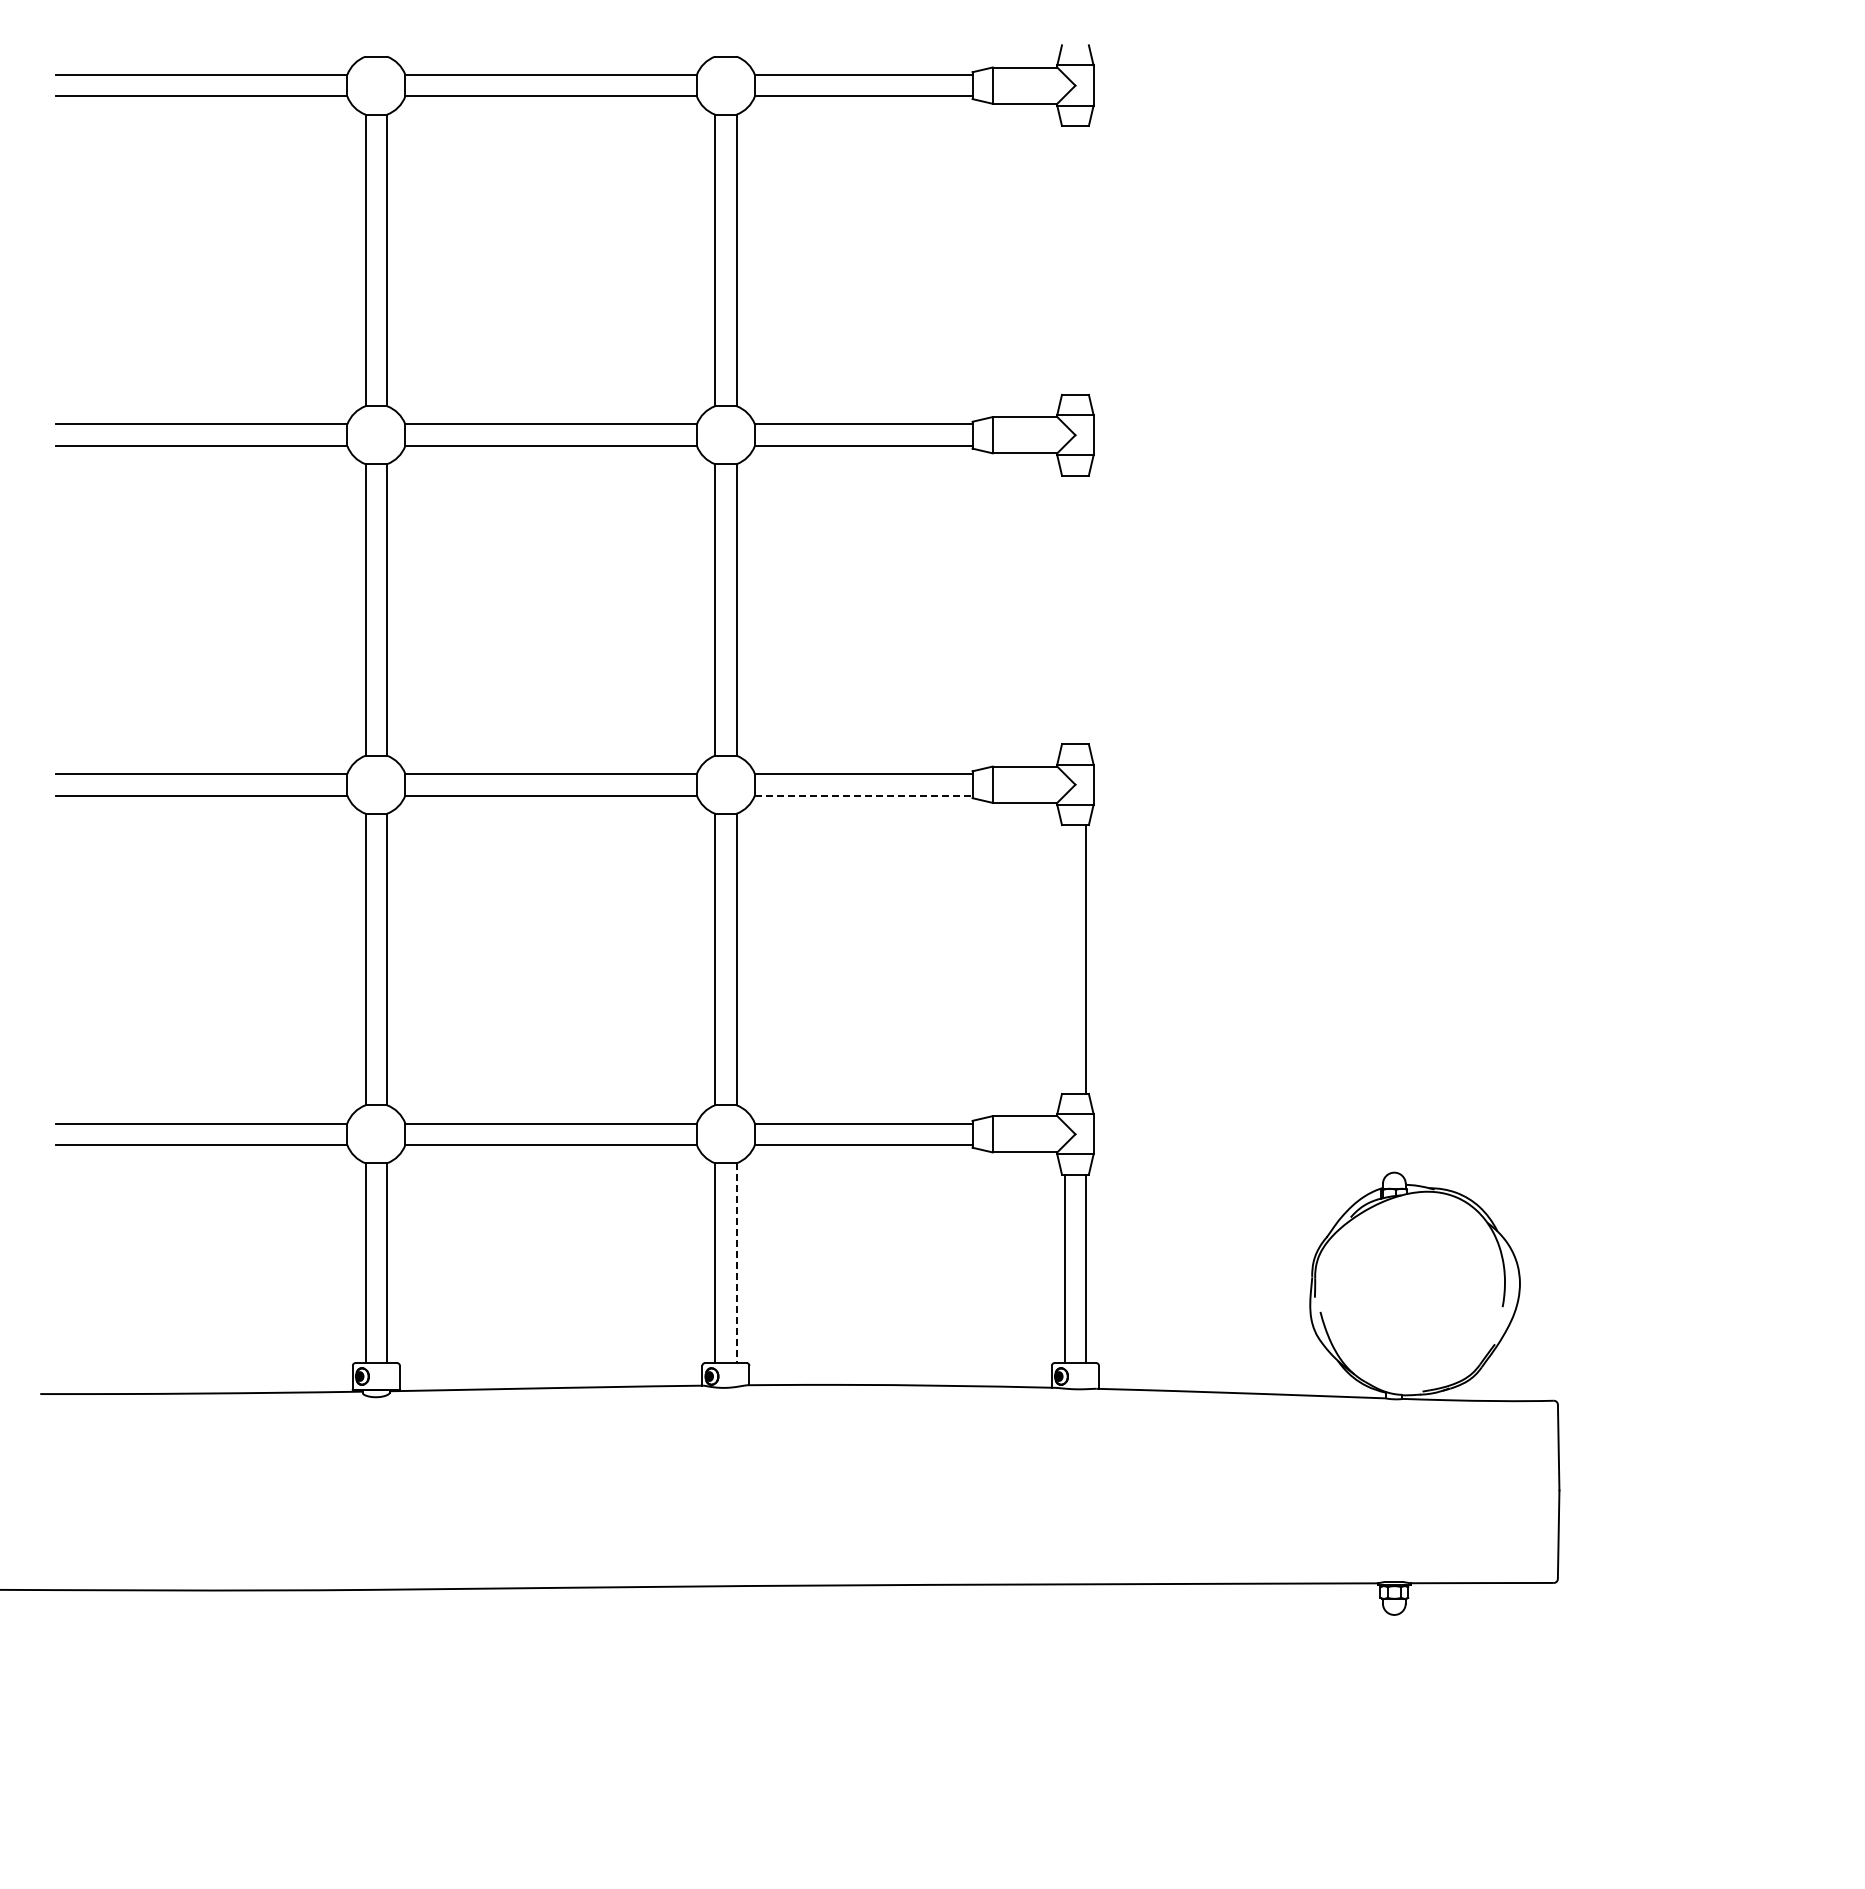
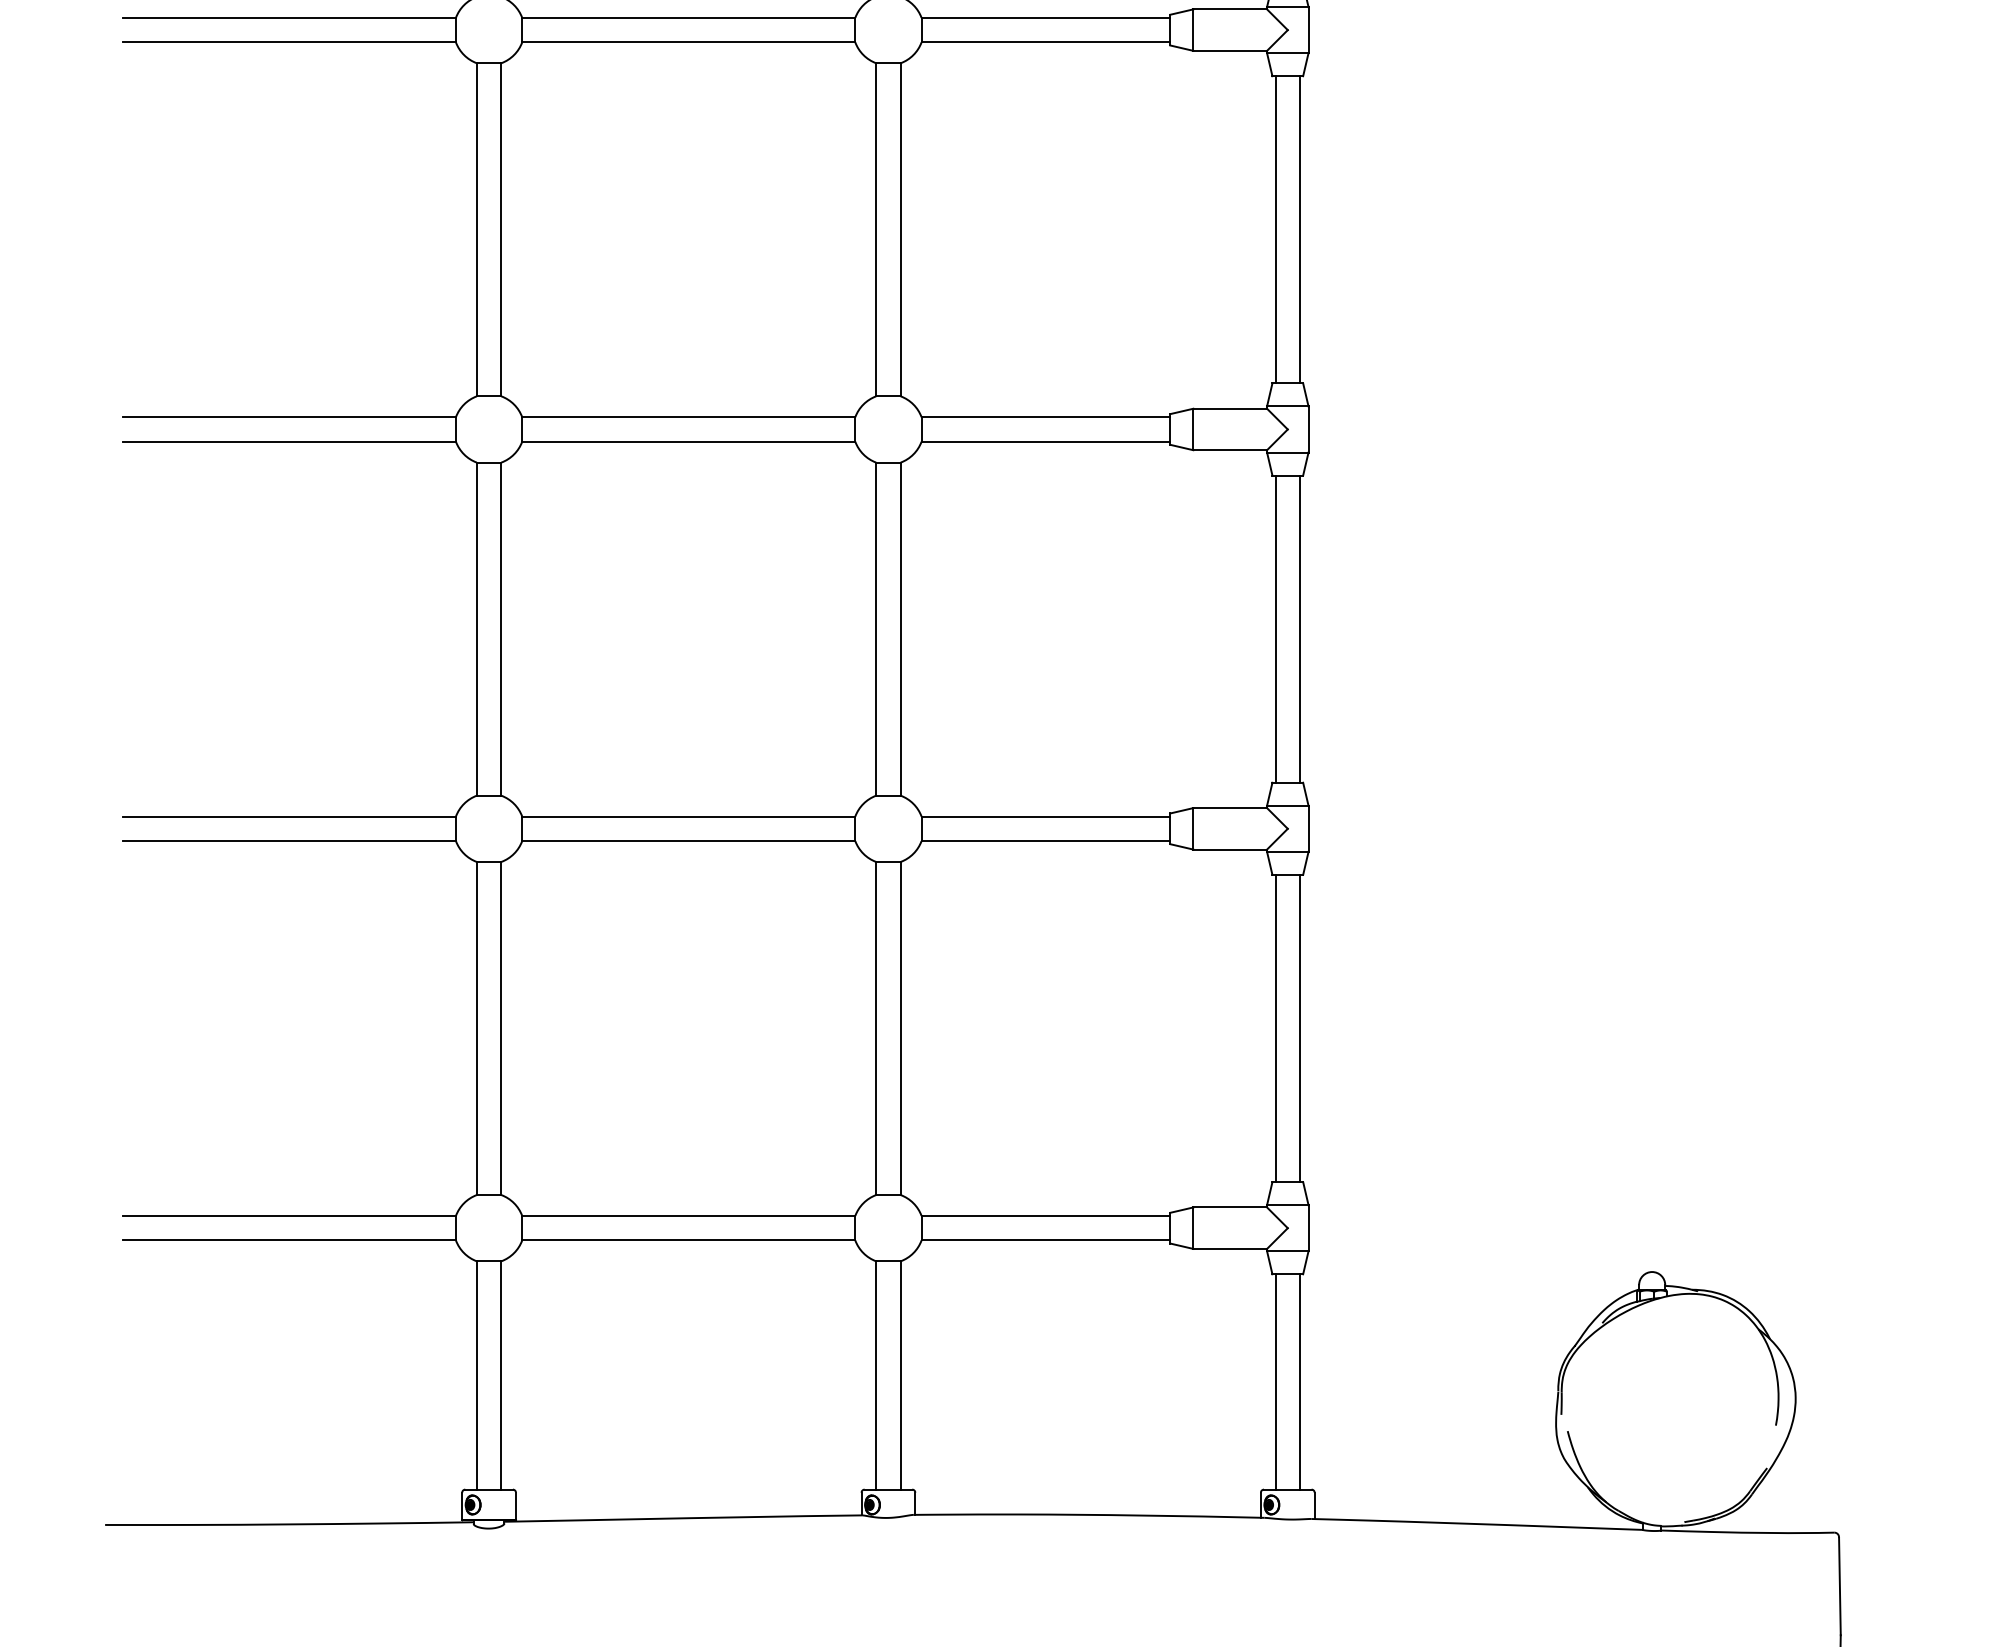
line: (1064, 259) -> (1275, 228), added
line: (1086, 259) -> (1300, 228), added
line: (1064, 609) -> (1275, 628), added
line: (1086, 609) -> (1300, 628), added
line: (863, 795) -> (1045, 841), dashed -> solid
line: (1064, 959) -> (1275, 1028), added
line: (736, 1263) -> (900, 1375), dashed -> solid

